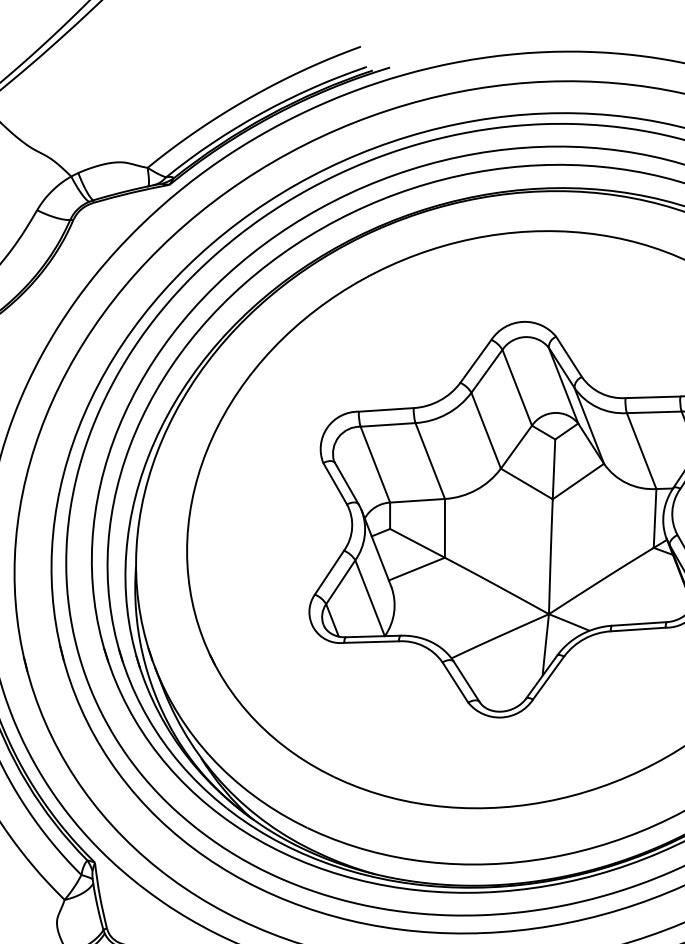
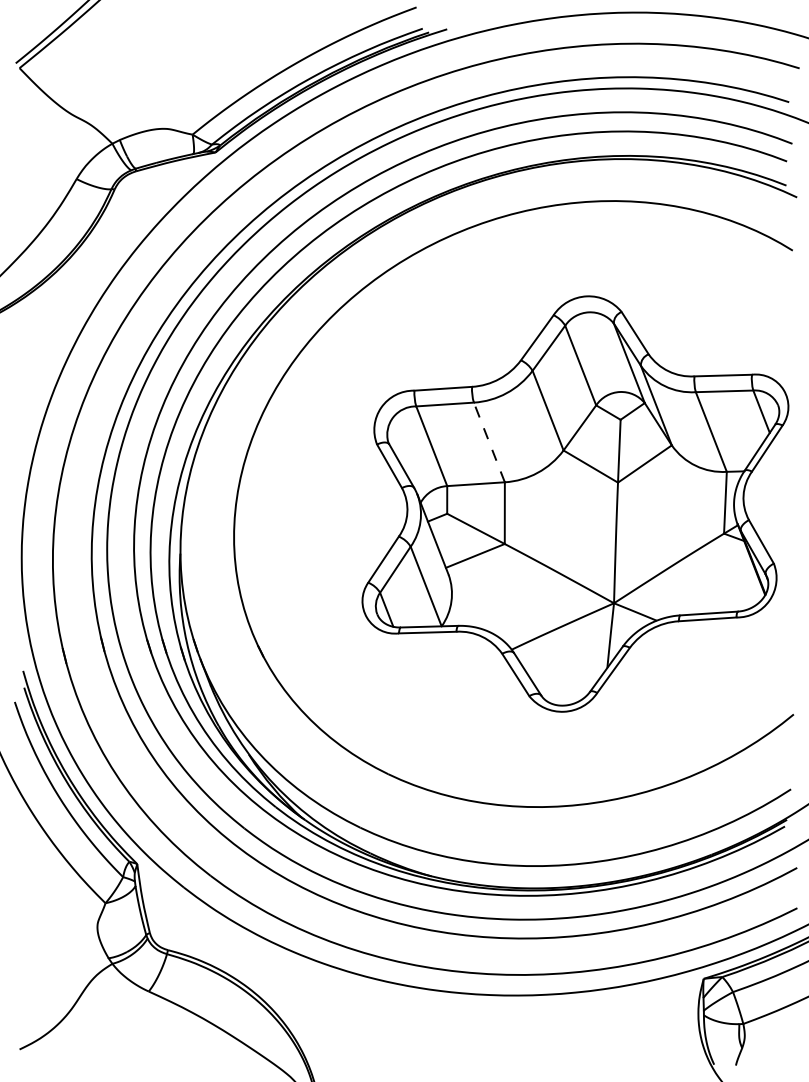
line: (430, 461) -> (489, 442), solid -> dashed

